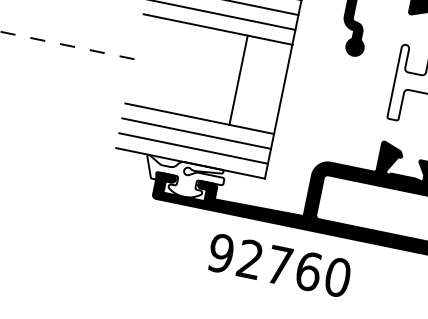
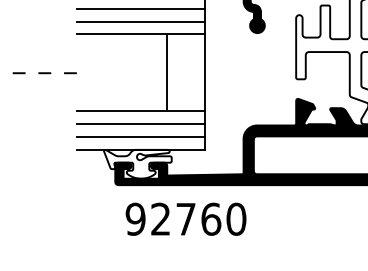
text: (279, 264) -> (185, 218), moved

